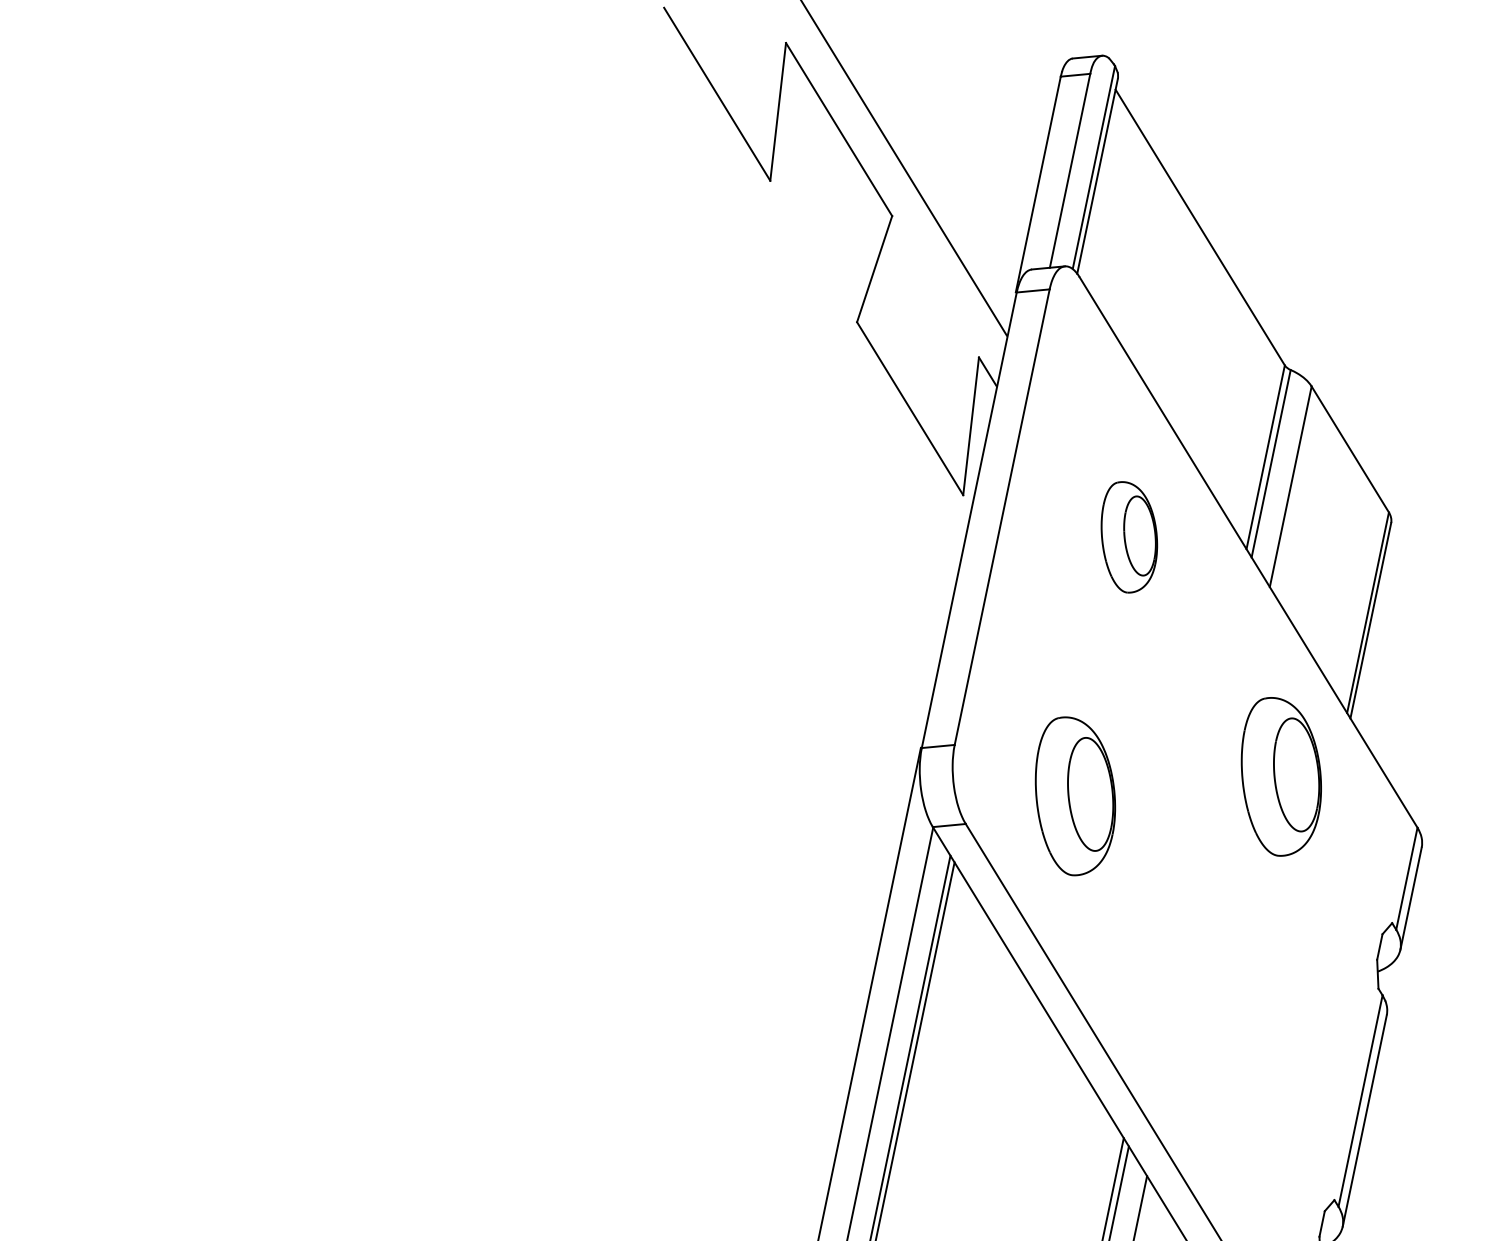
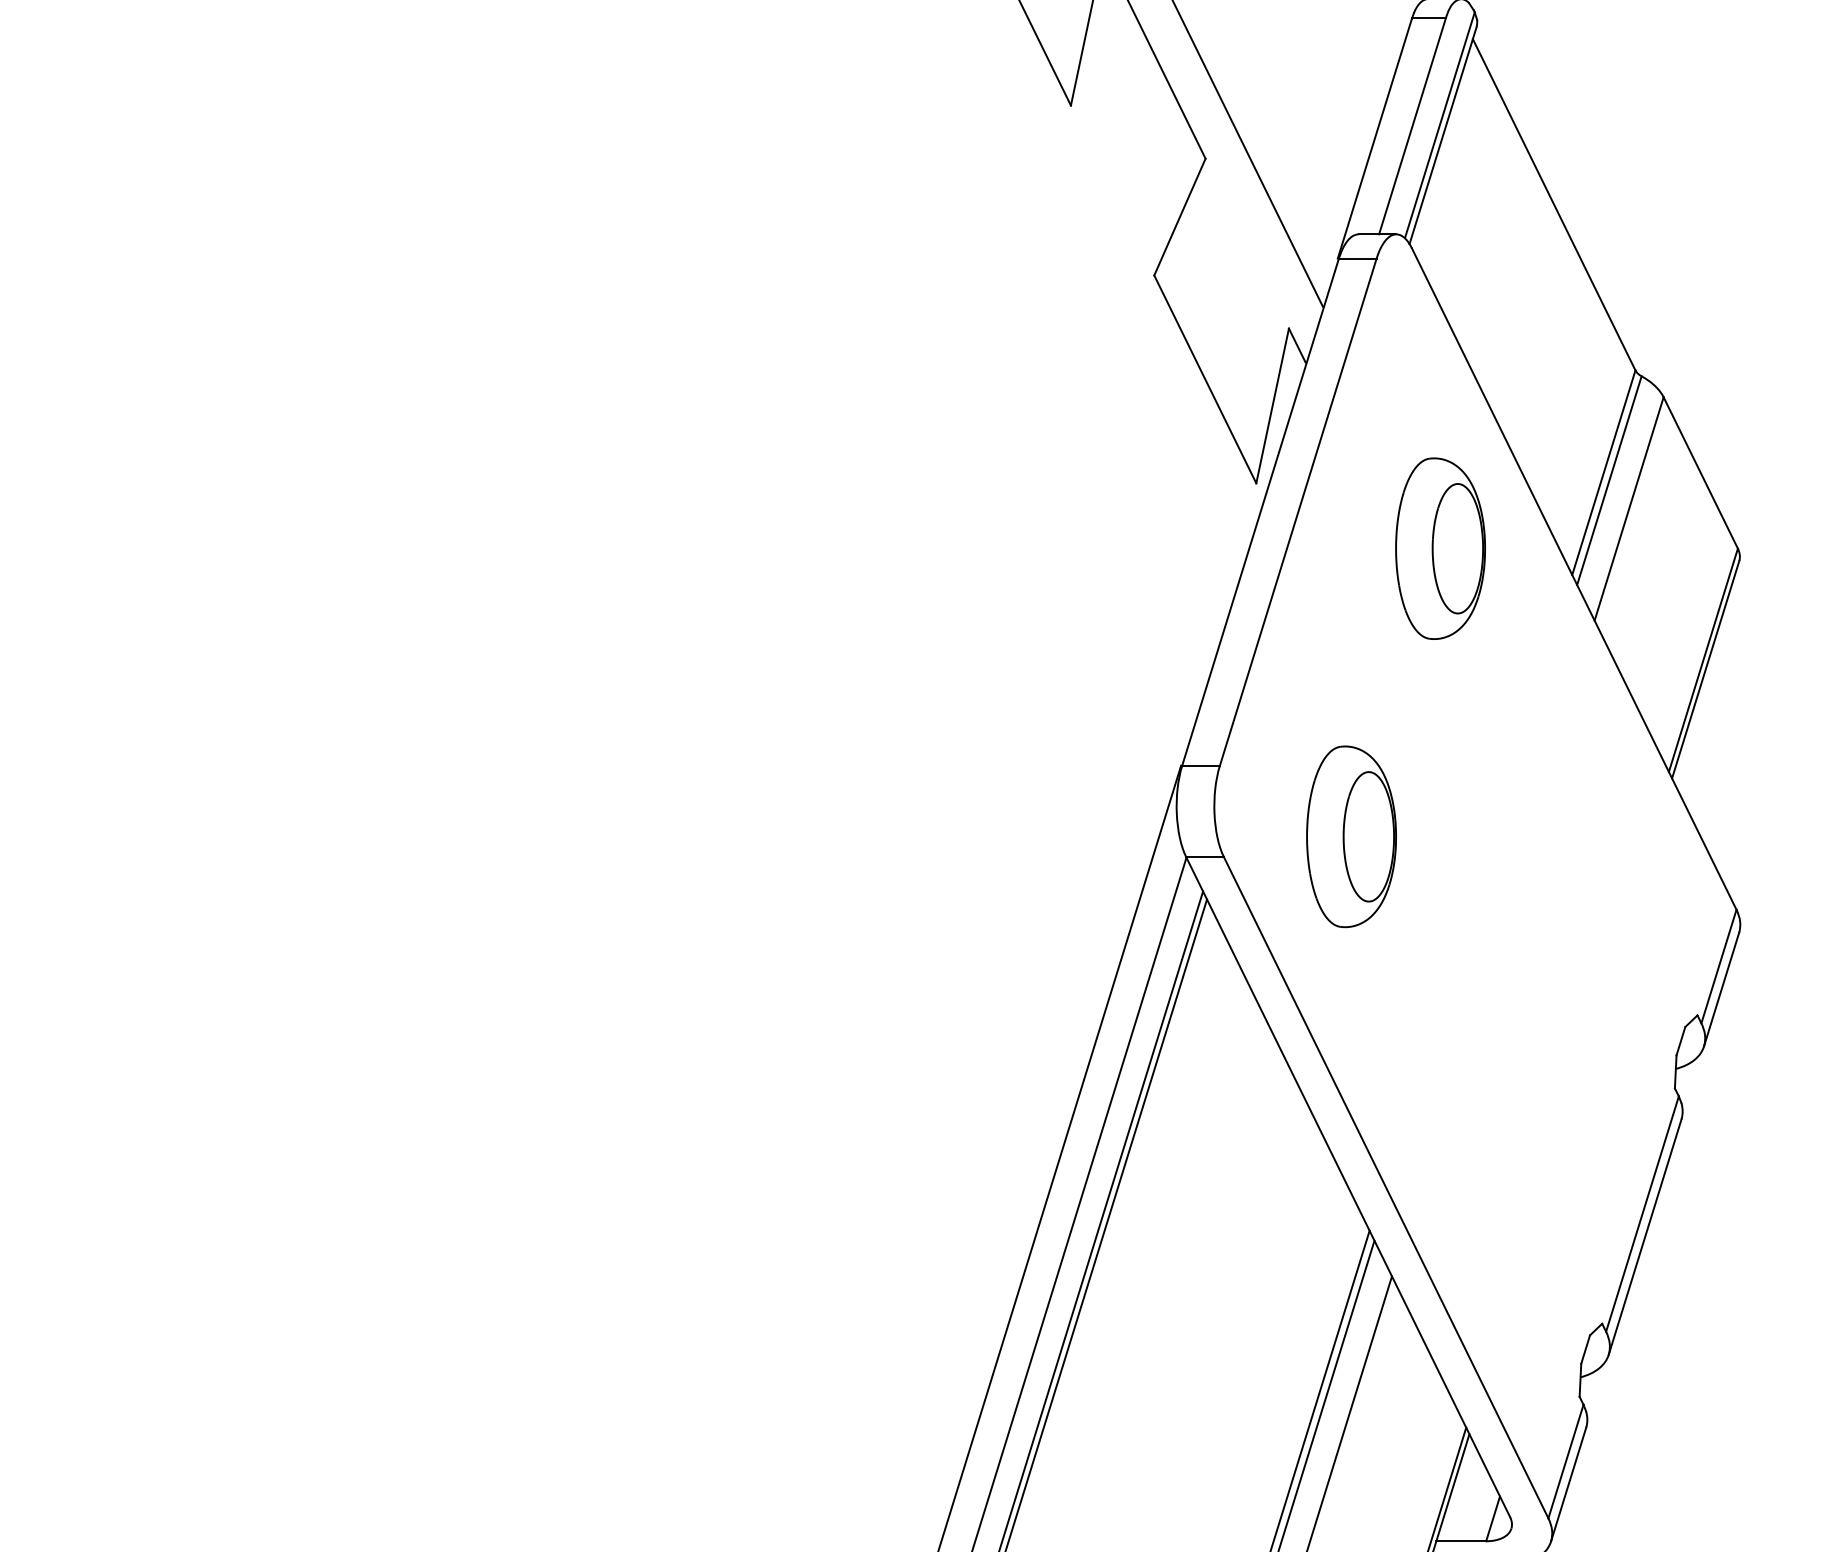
part: (1129, 536) -> (1440, 548), size x1.43
part: (1281, 776) -> (1587, 836), removed

